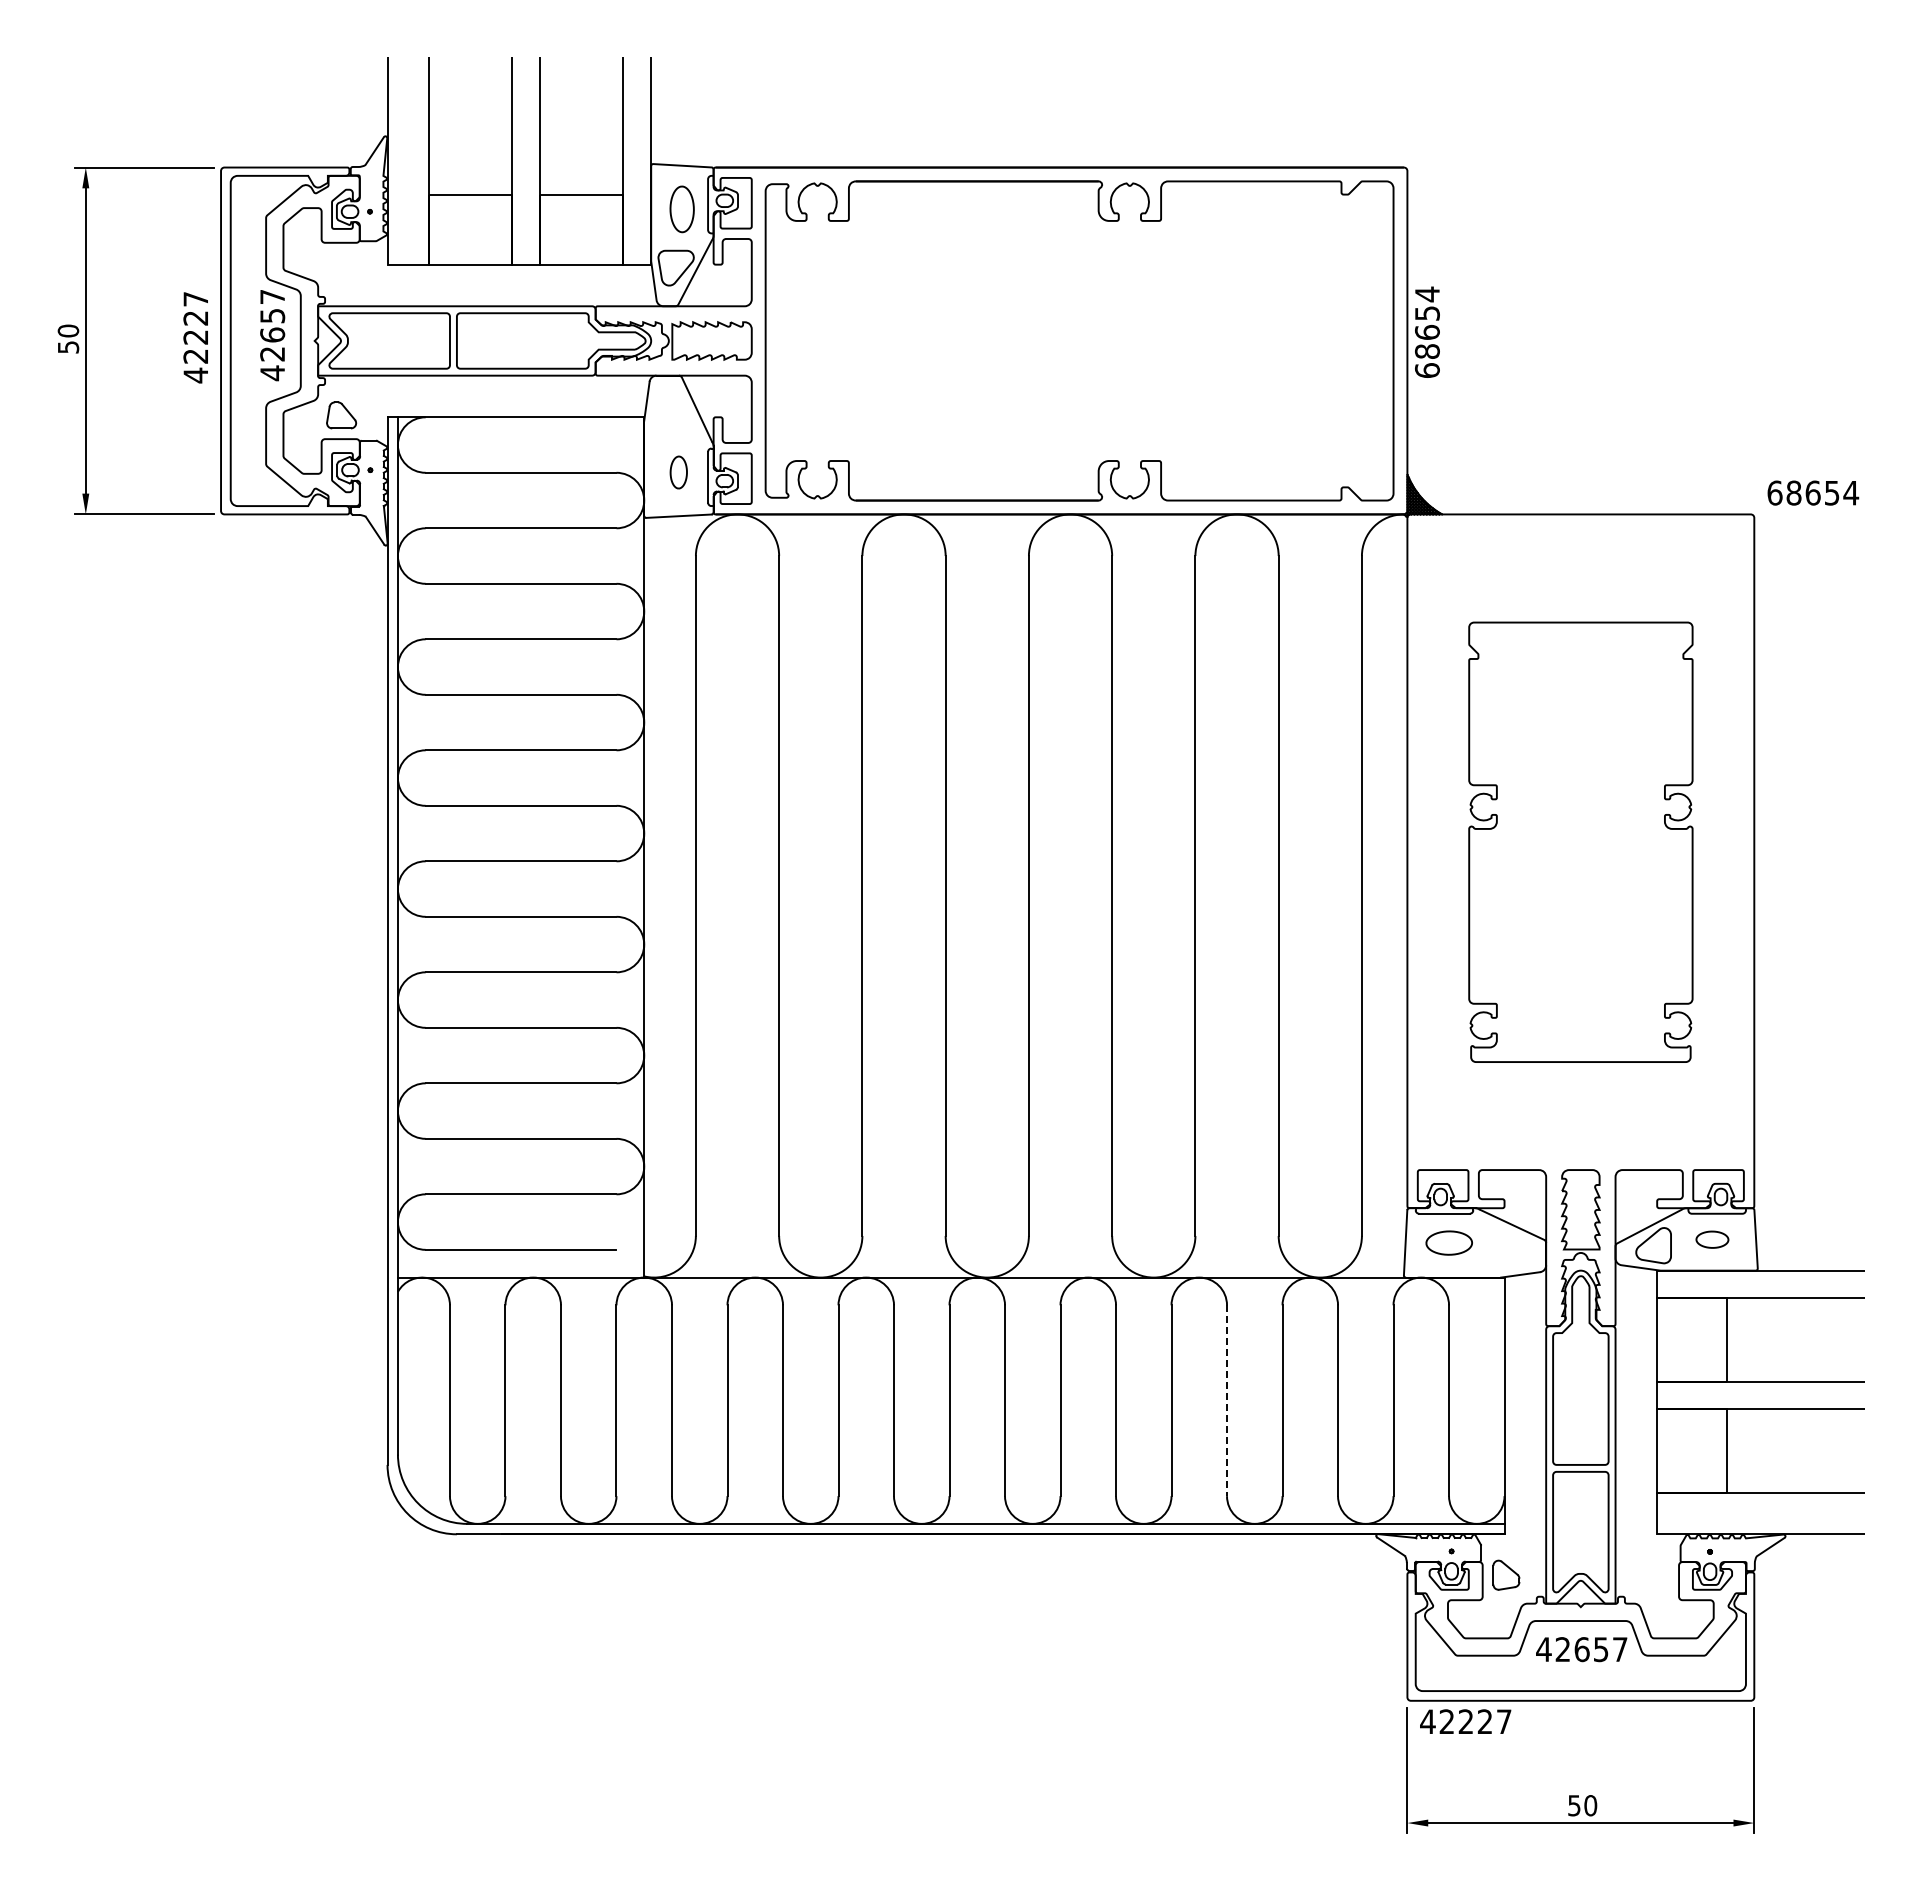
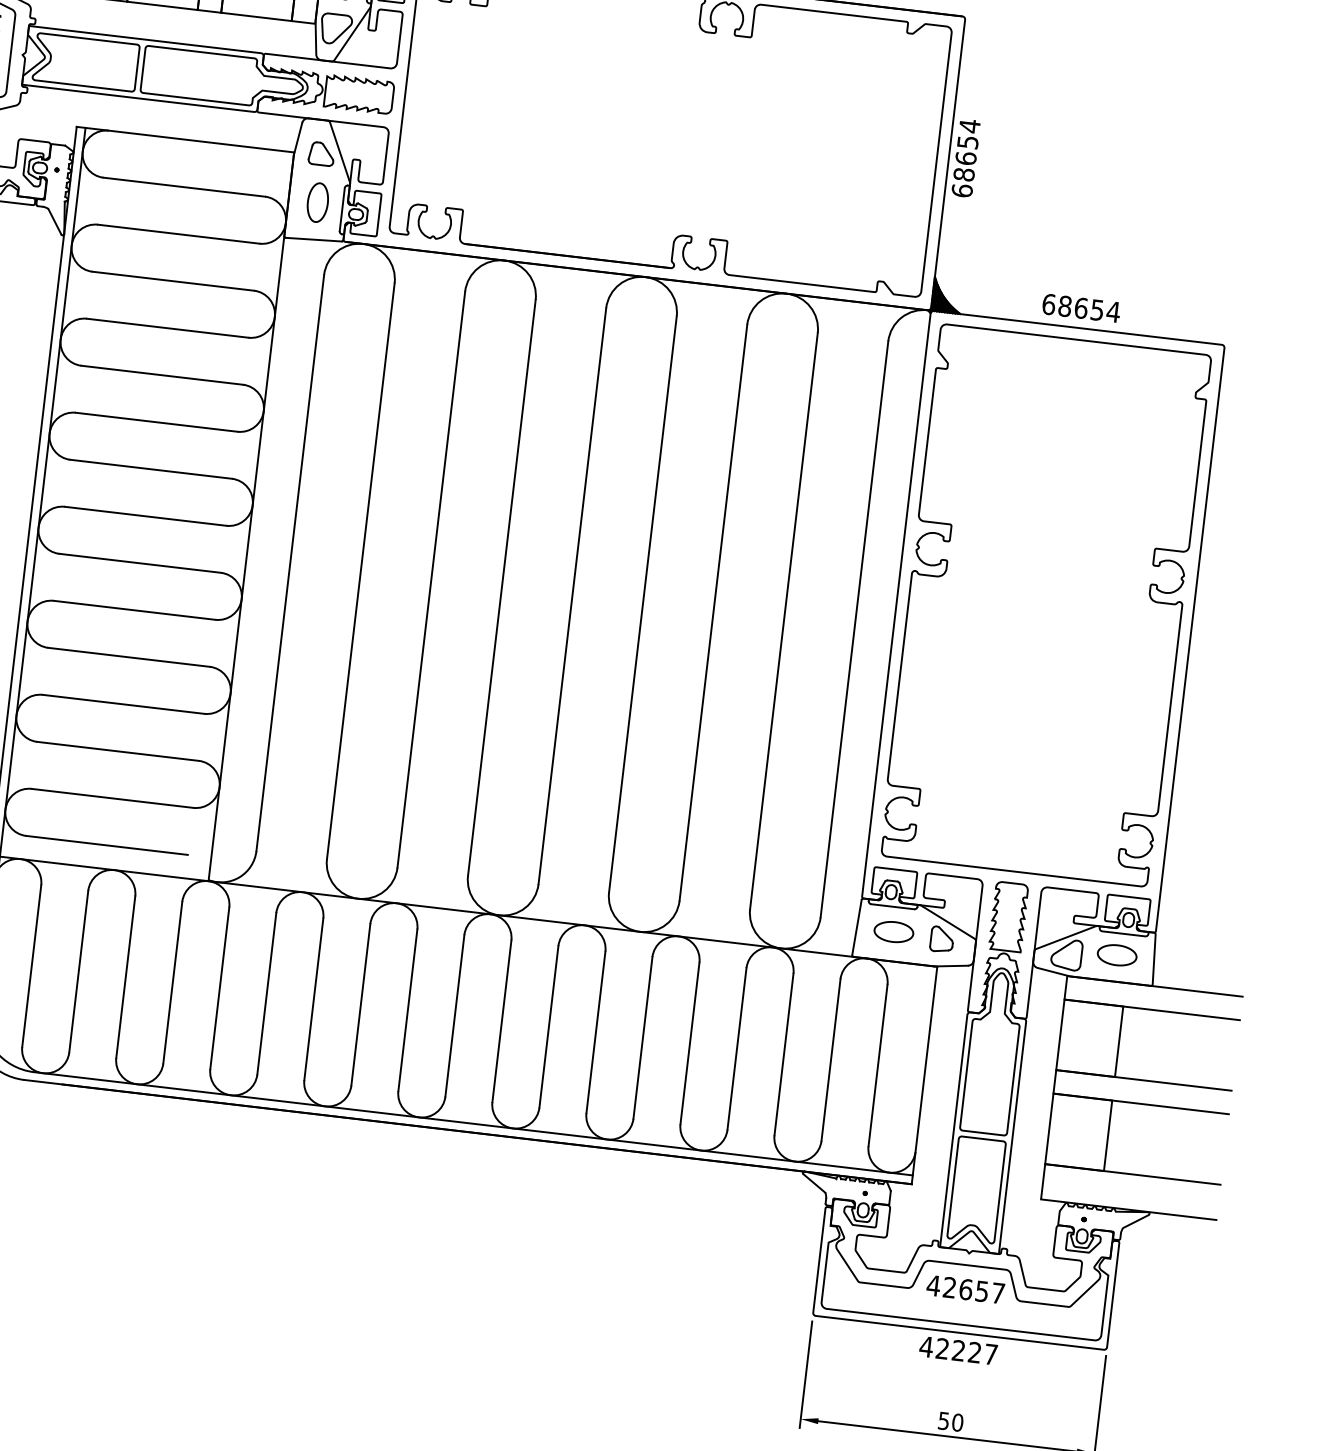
part: (341, 415) -> (321, 154), moved
part: (678, 472) -> (317, 202), size x1.43
text: (1813, 492) -> (1081, 307), moved
part: (1580, 842) -> (1044, 605), size x1.43
part: (1712, 1239) -> (1117, 955), size x1.43
line: (1227, 1401) -> (690, 1044), dashed -> solid
part: (1506, 1574) -> (942, 938), moved
text: (1465, 1721) -> (958, 1350), moved

